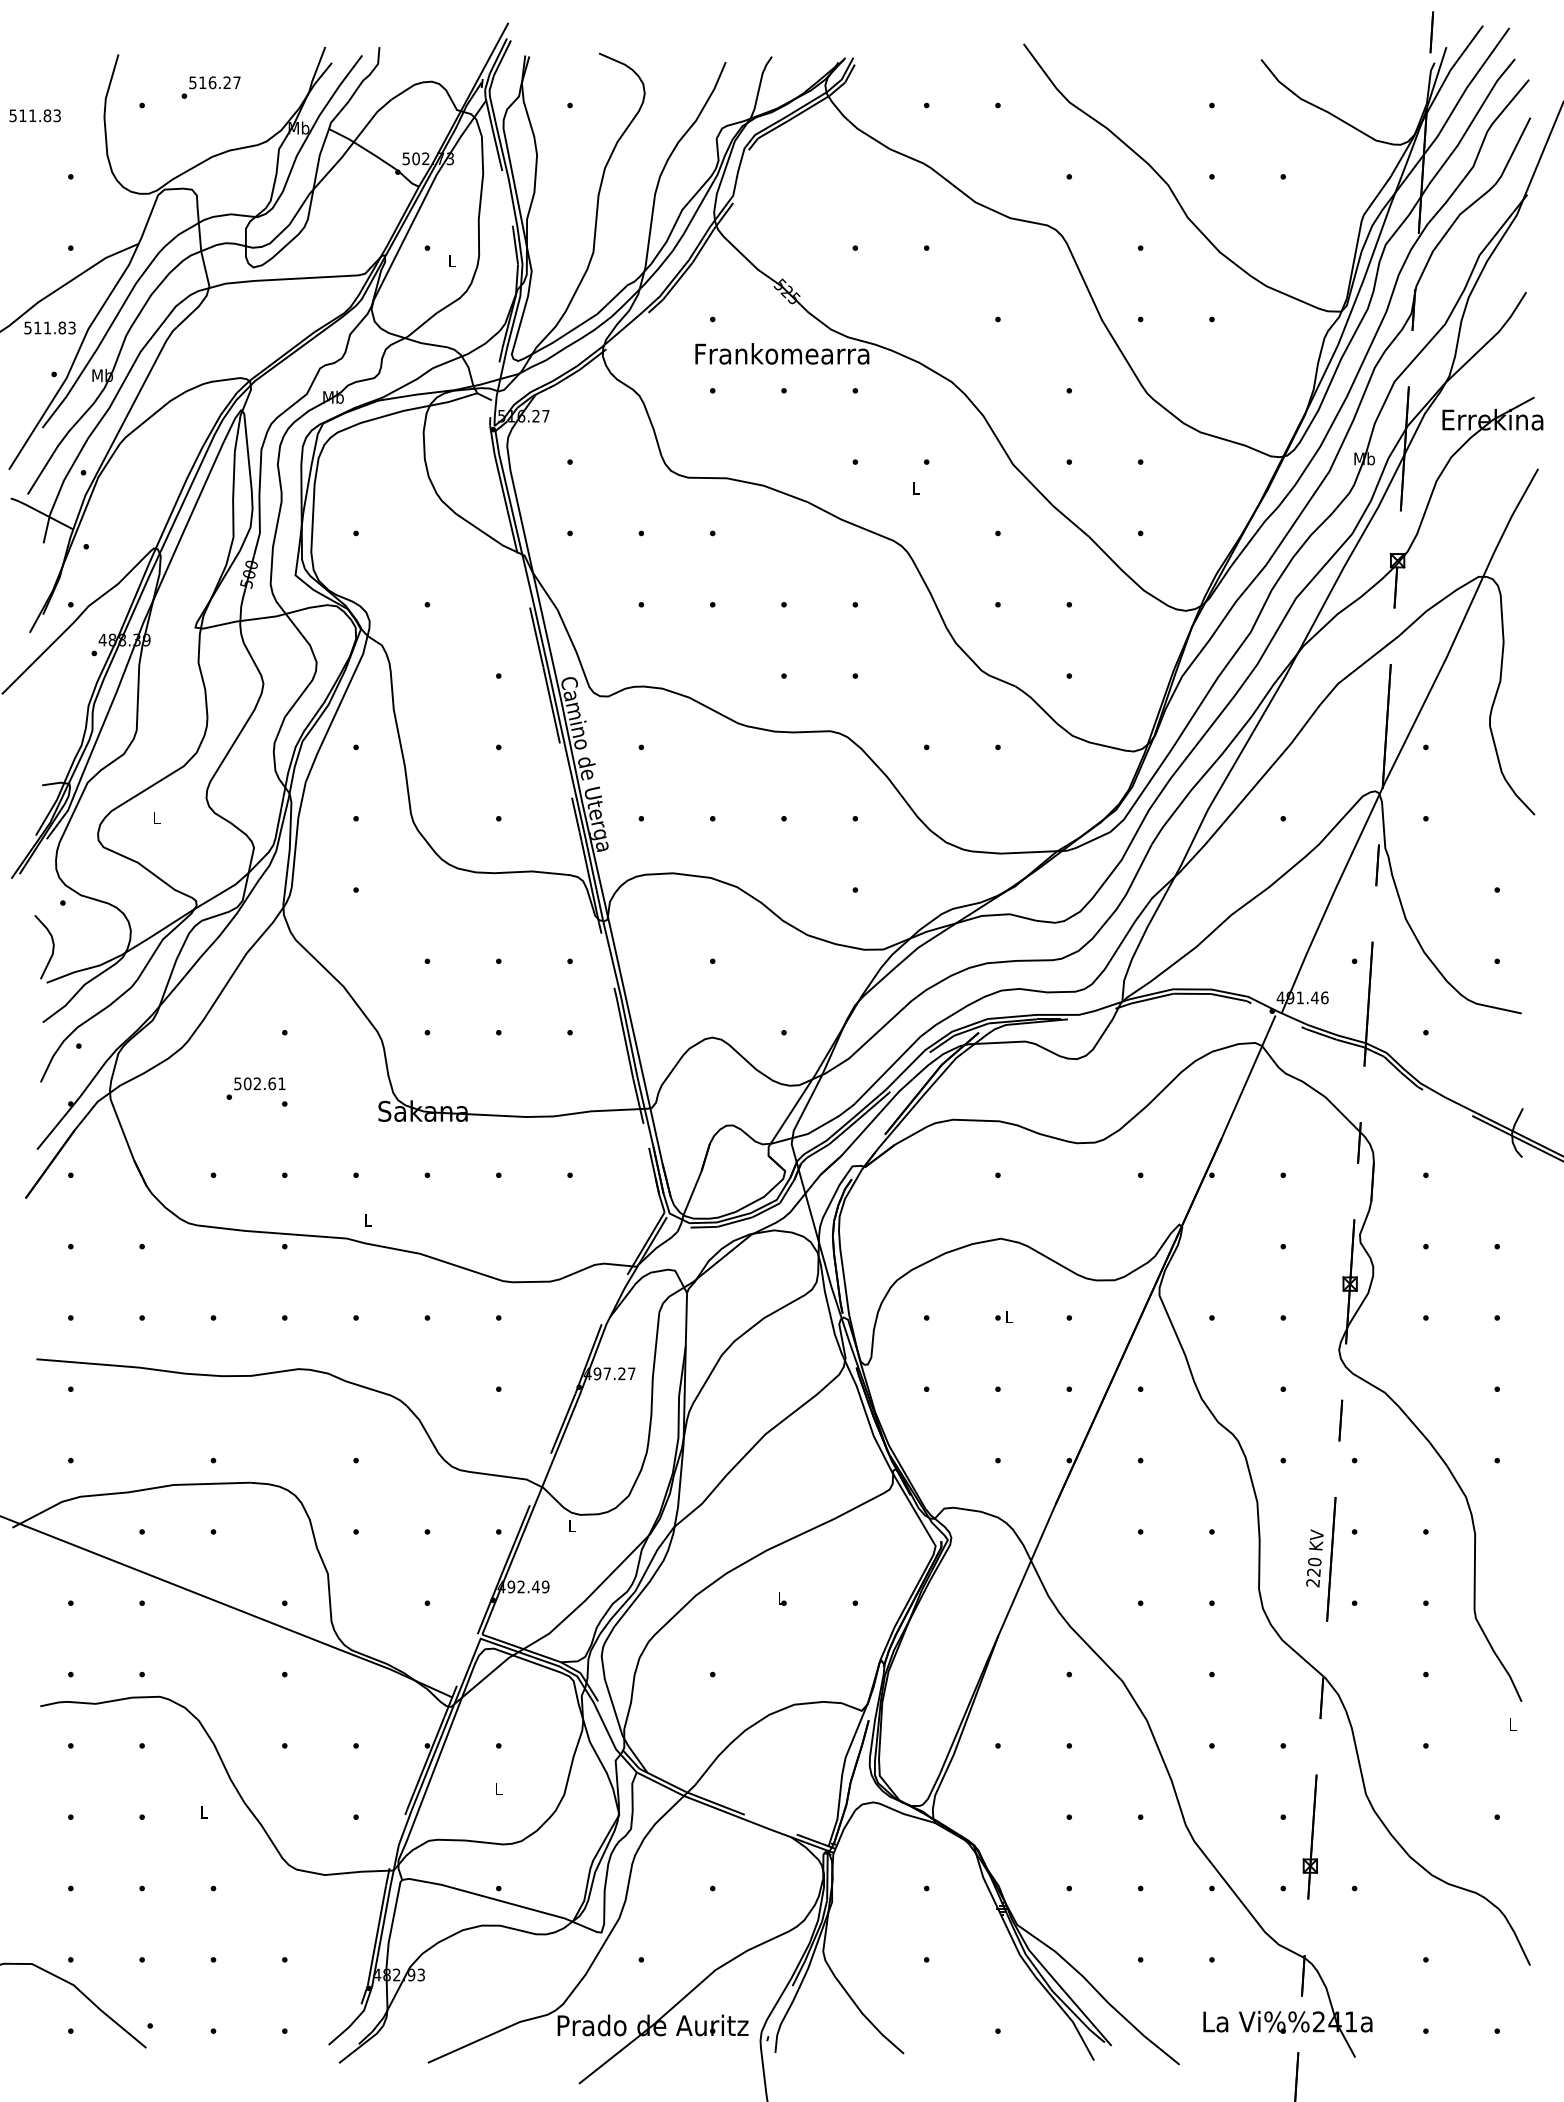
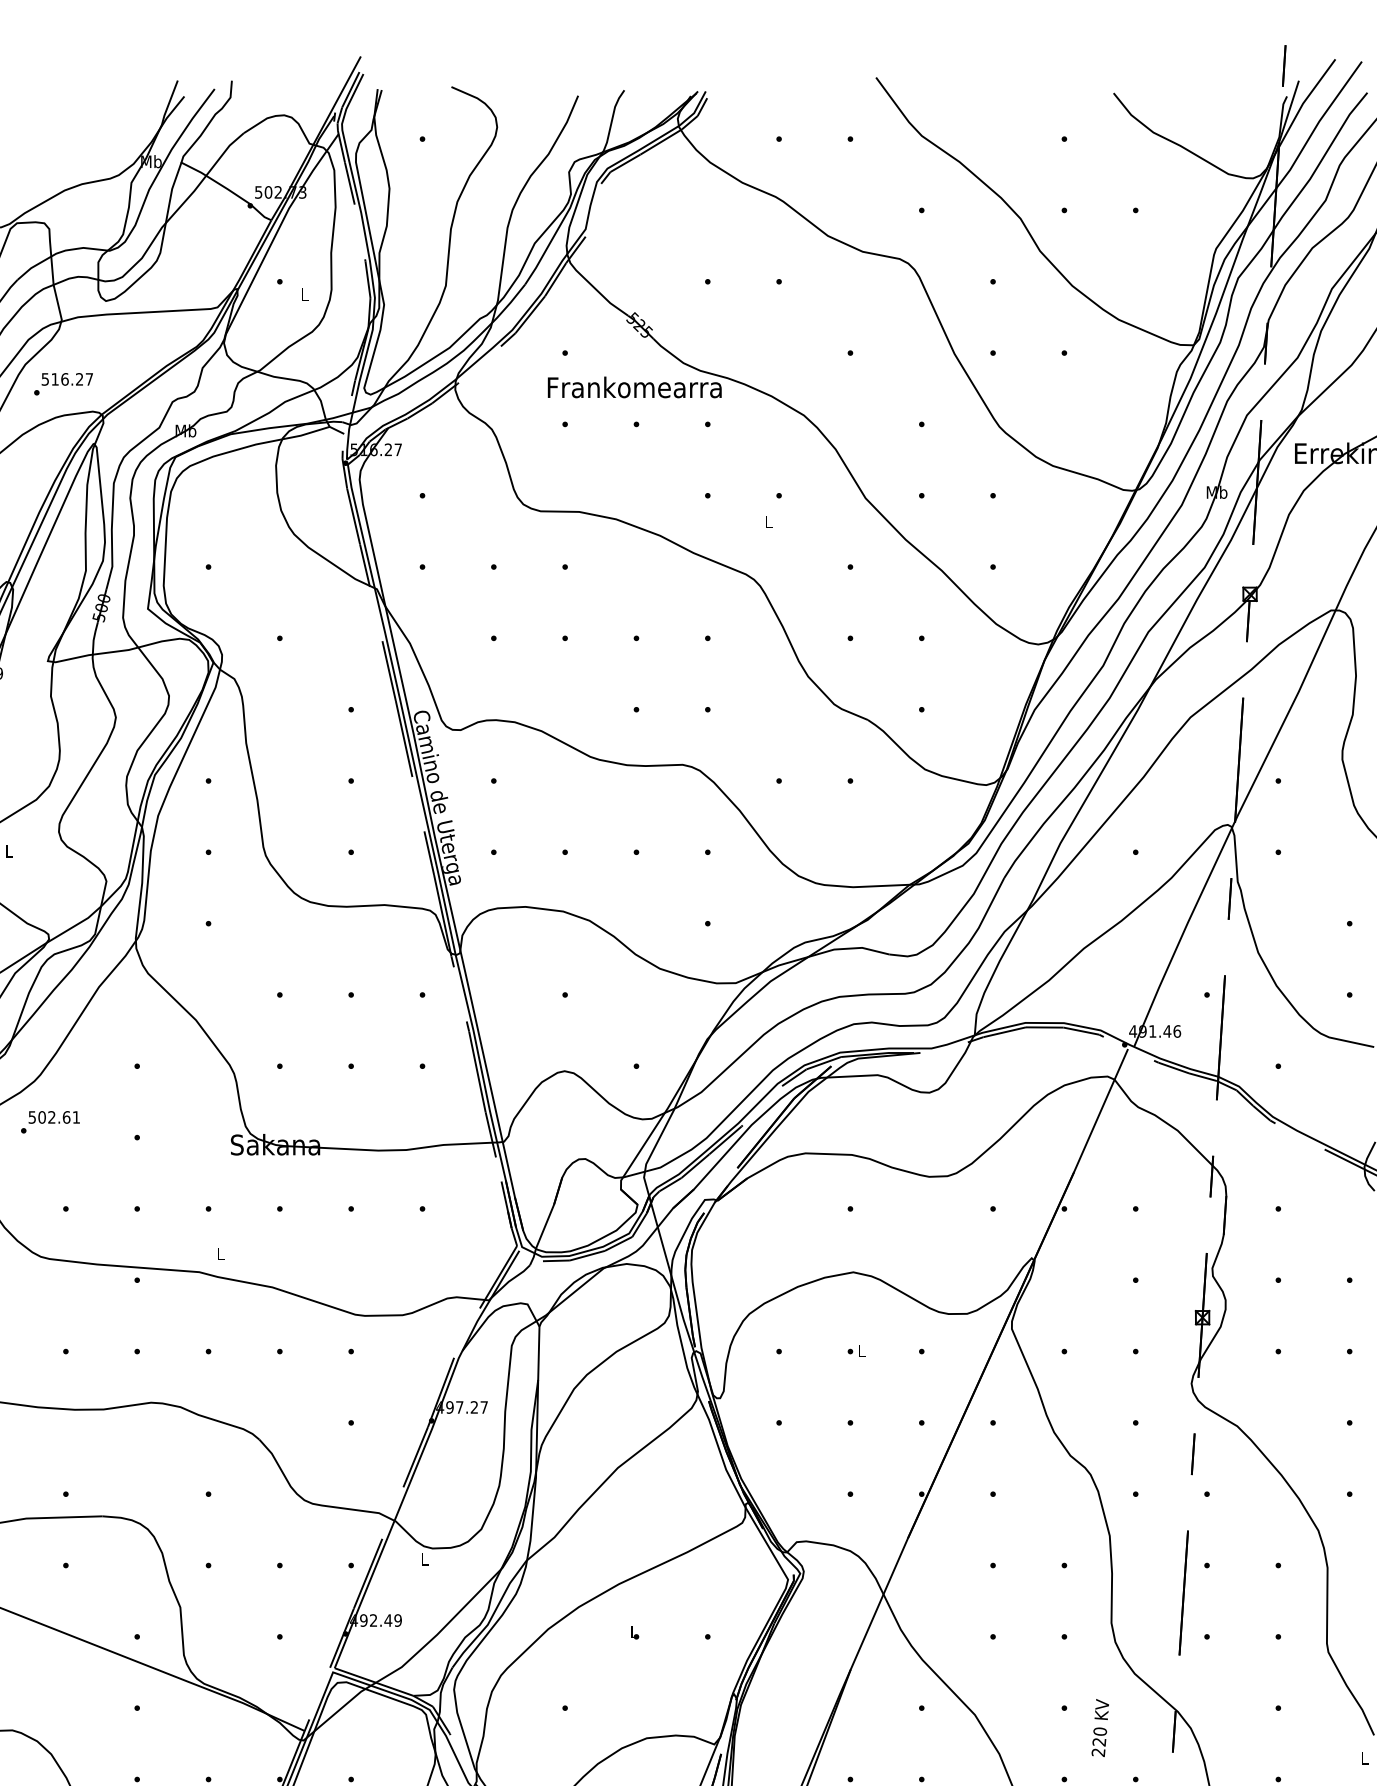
text: (210, 87) -> (62, 384), moved
text: (255, 1088) -> (49, 1122), moved
text: (1314, 1558) -> (1099, 1728), moved

